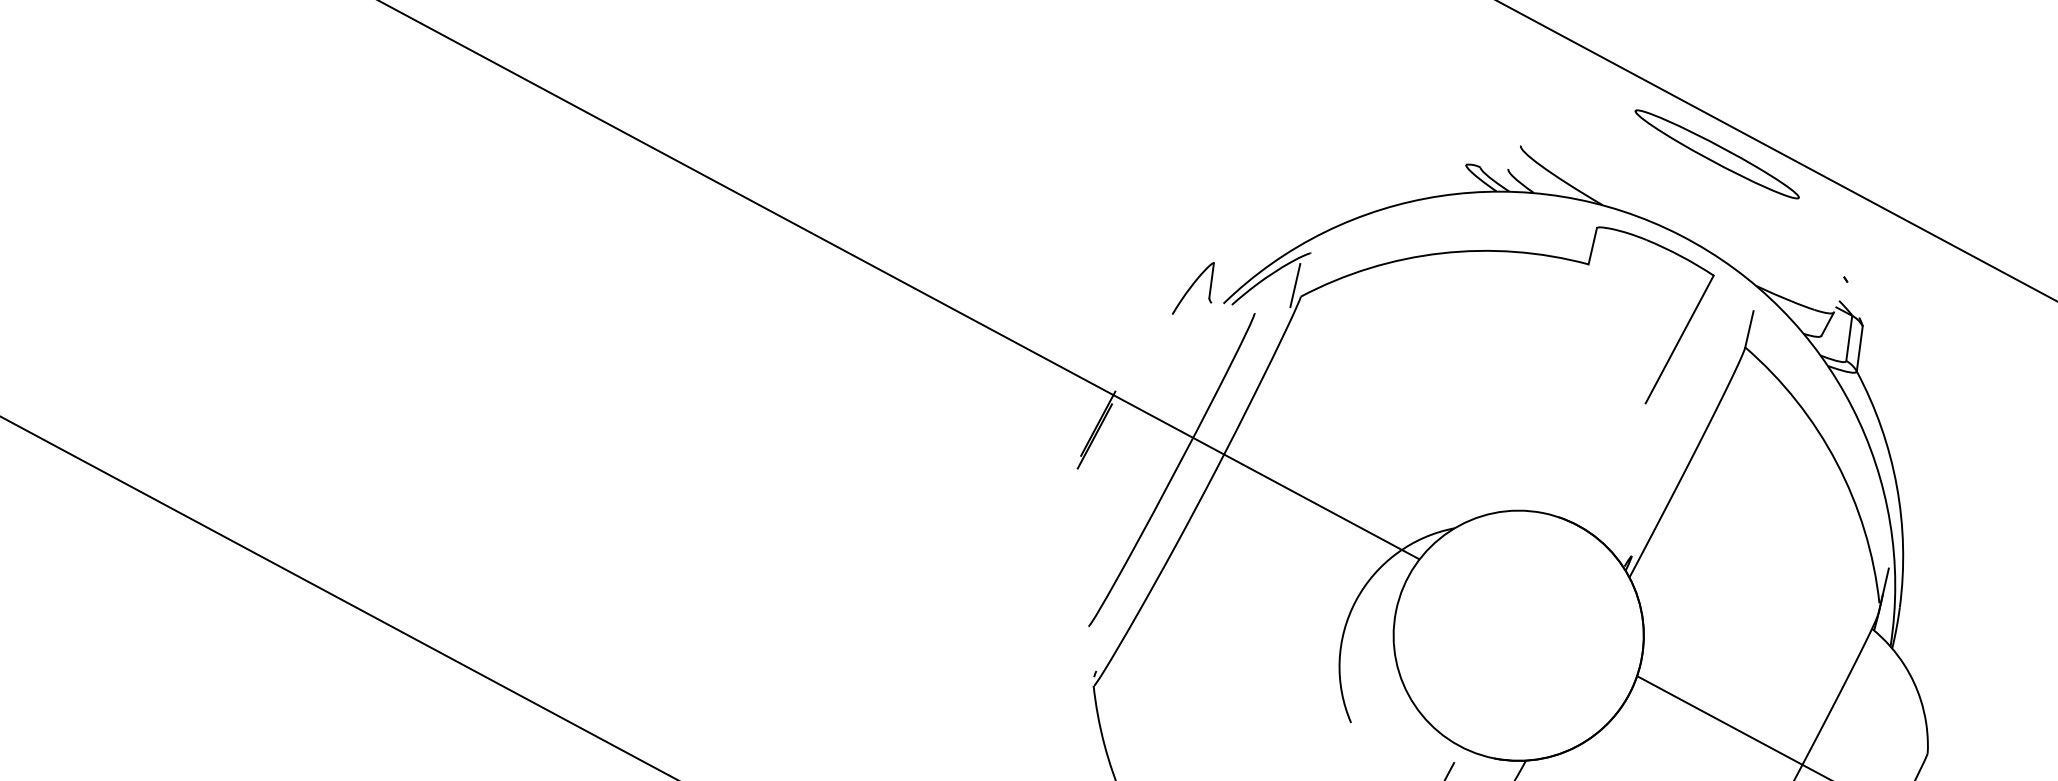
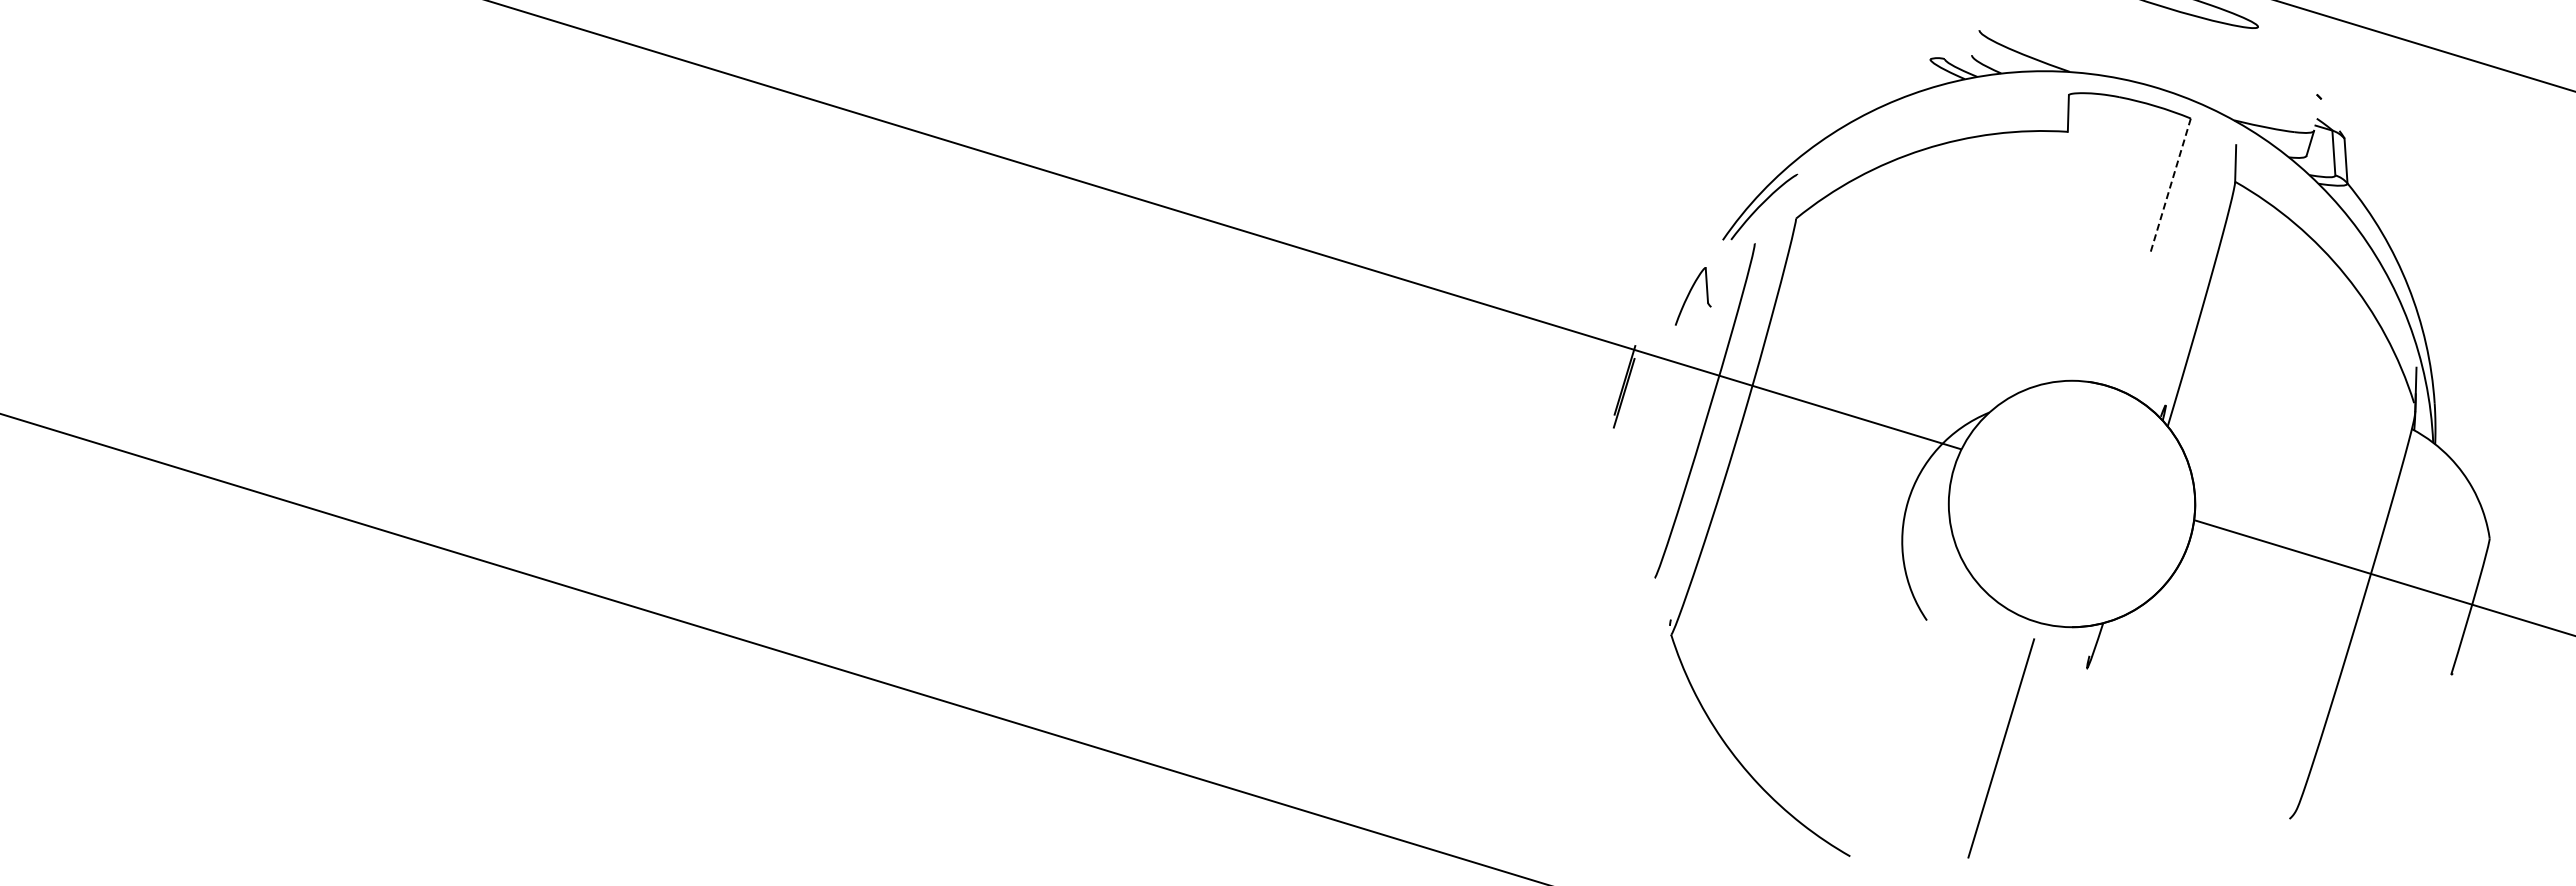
line: (1295, 285) -> (1788, 208), removed
part: (1196, 289) -> (1693, 296), moved
line: (1679, 340) -> (2170, 187), solid -> dashed

